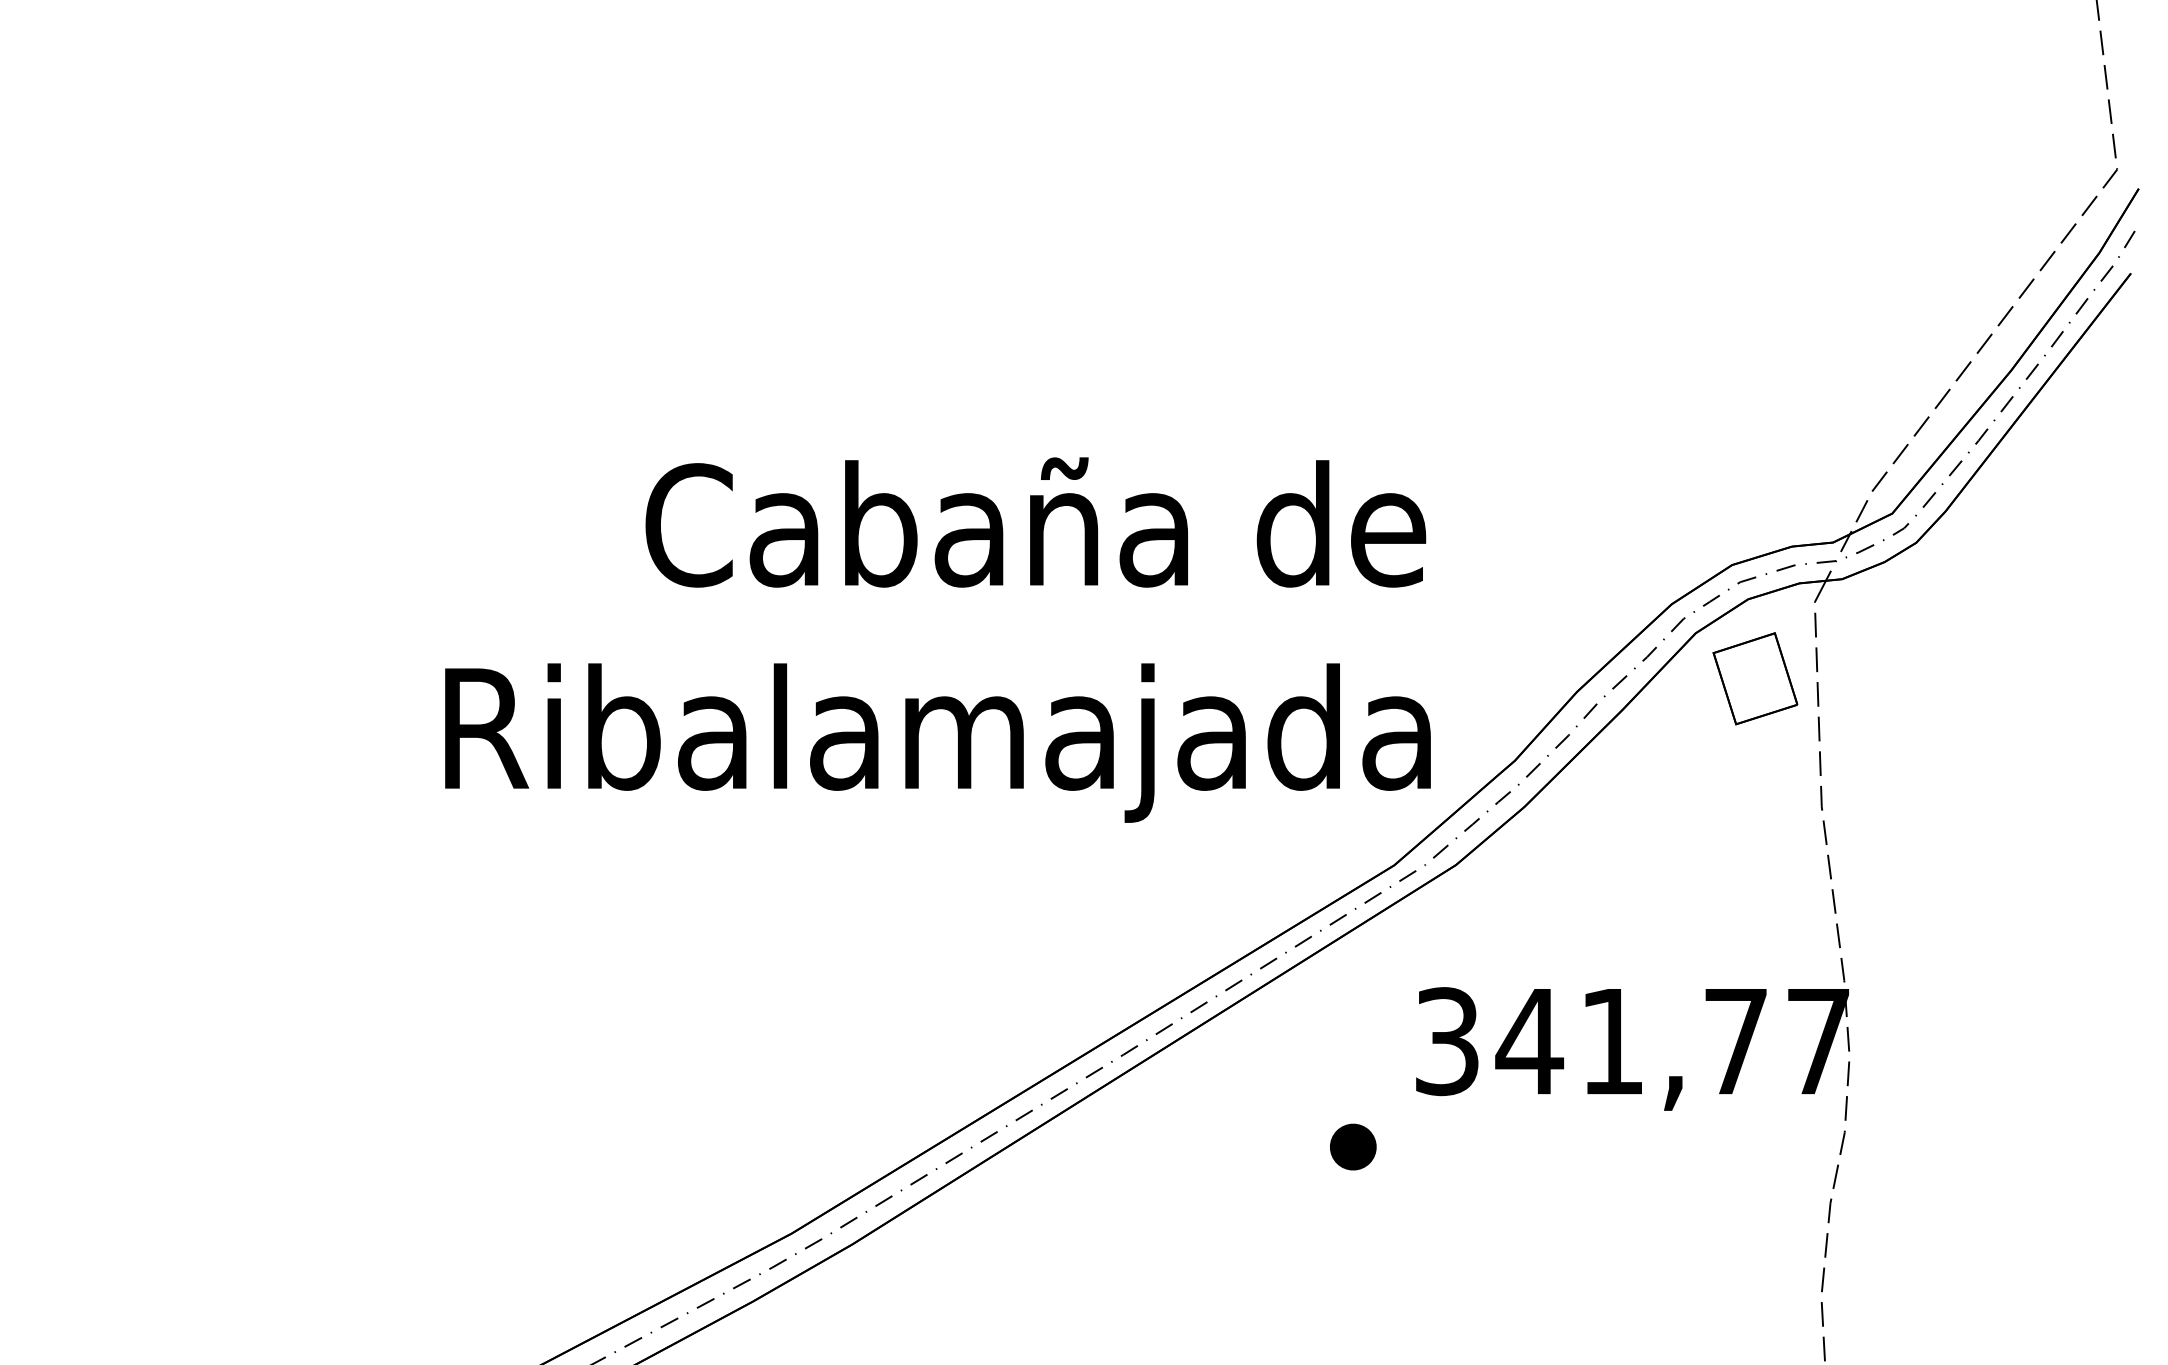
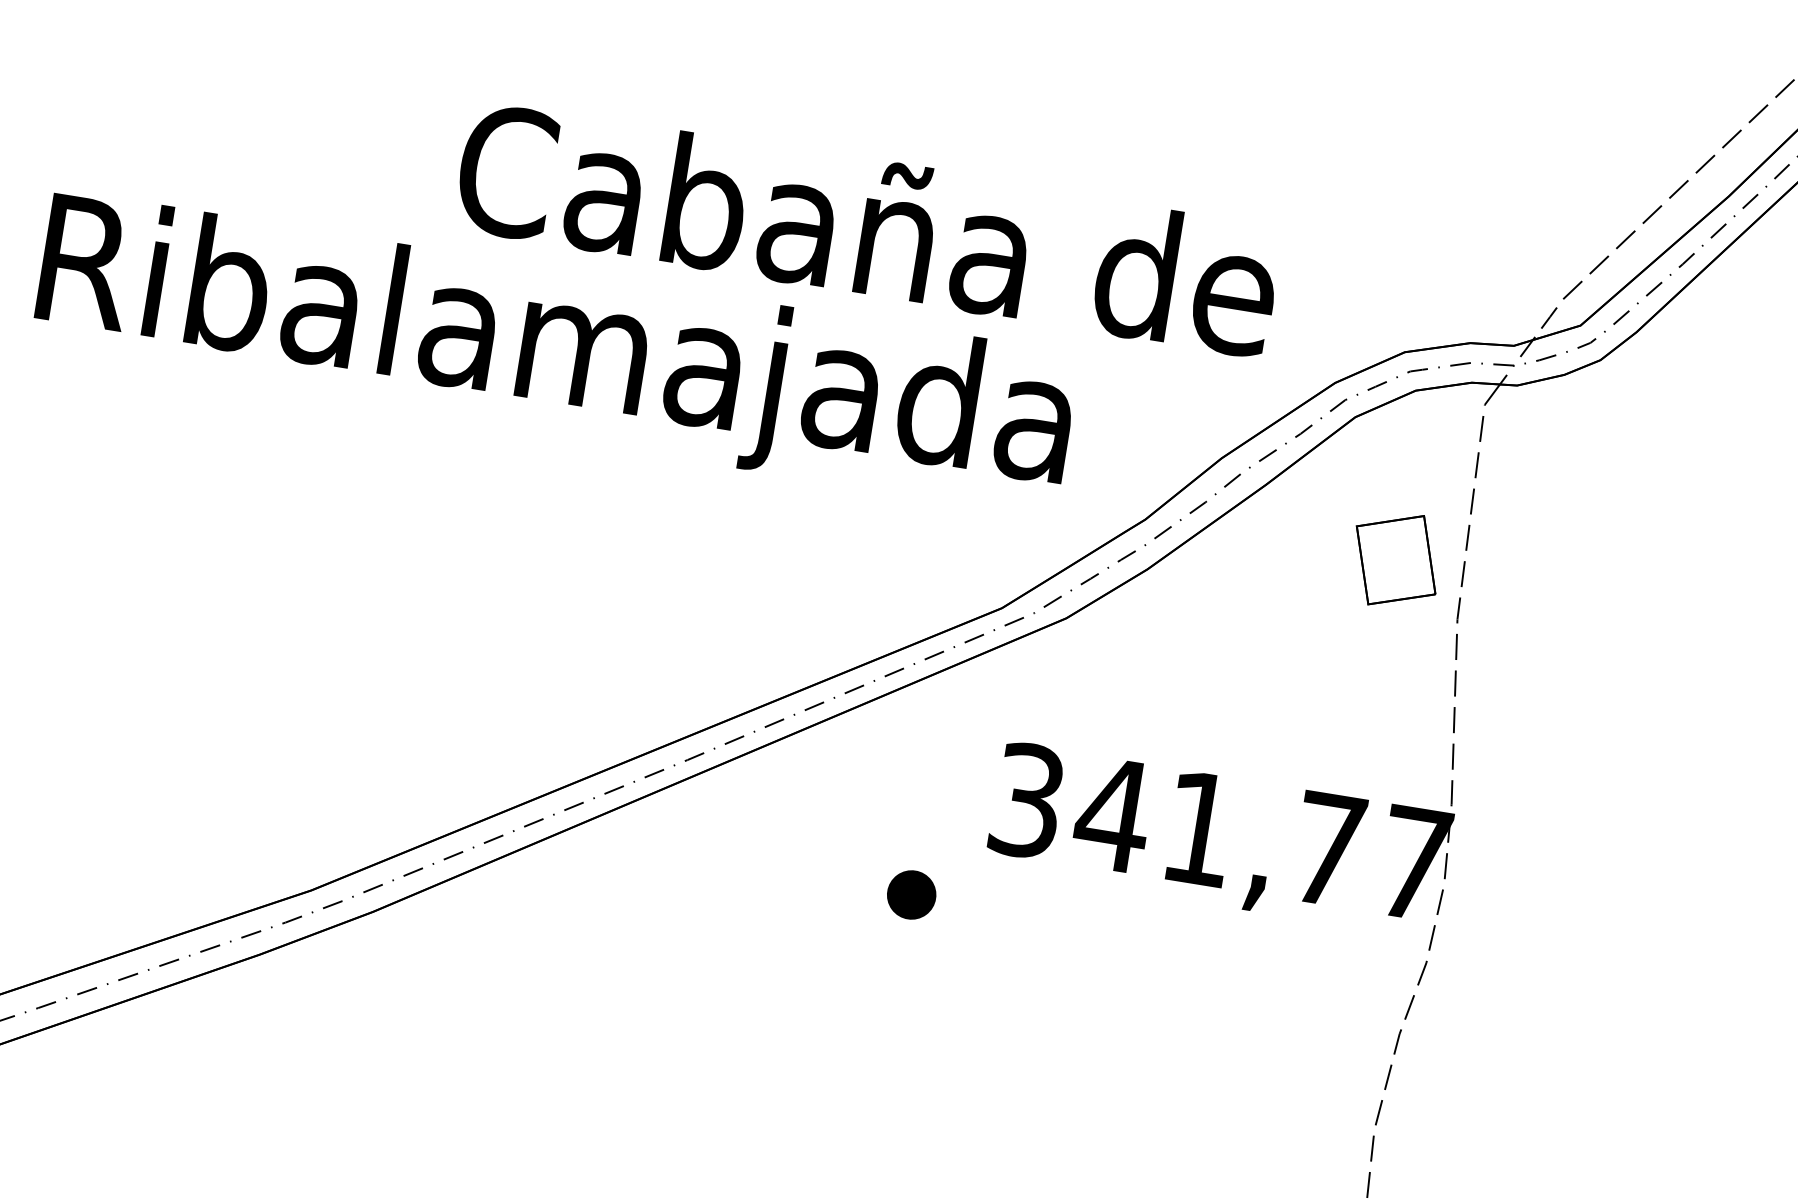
text: (1035, 522) -> (868, 227), moved
part: (1755, 678) -> (1396, 559), moved
text: (937, 742) -> (554, 353), moved

